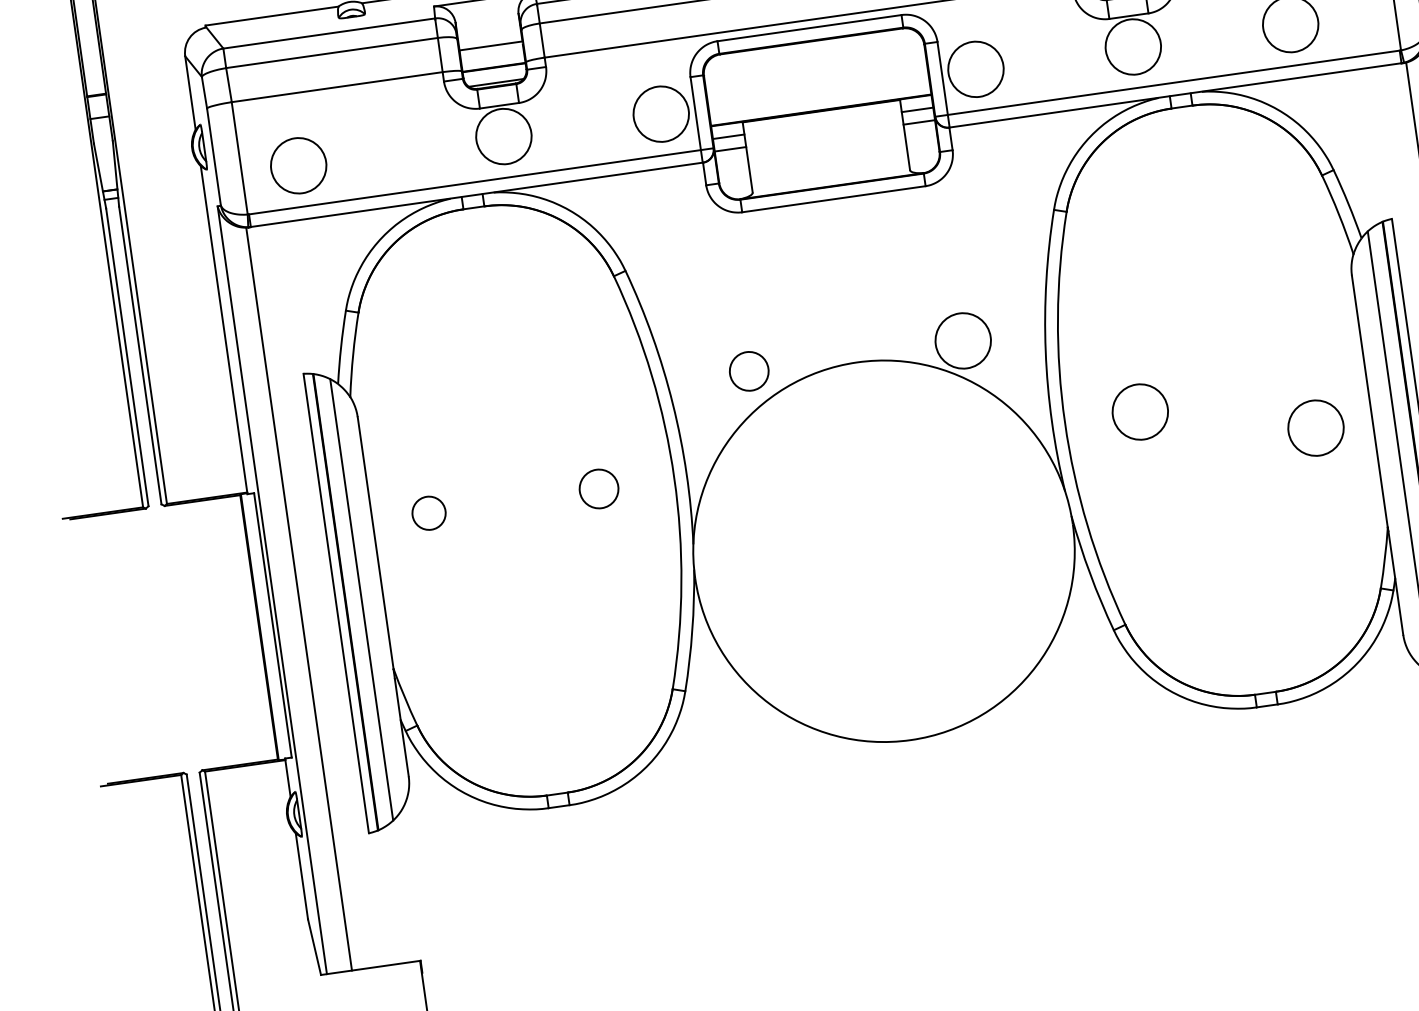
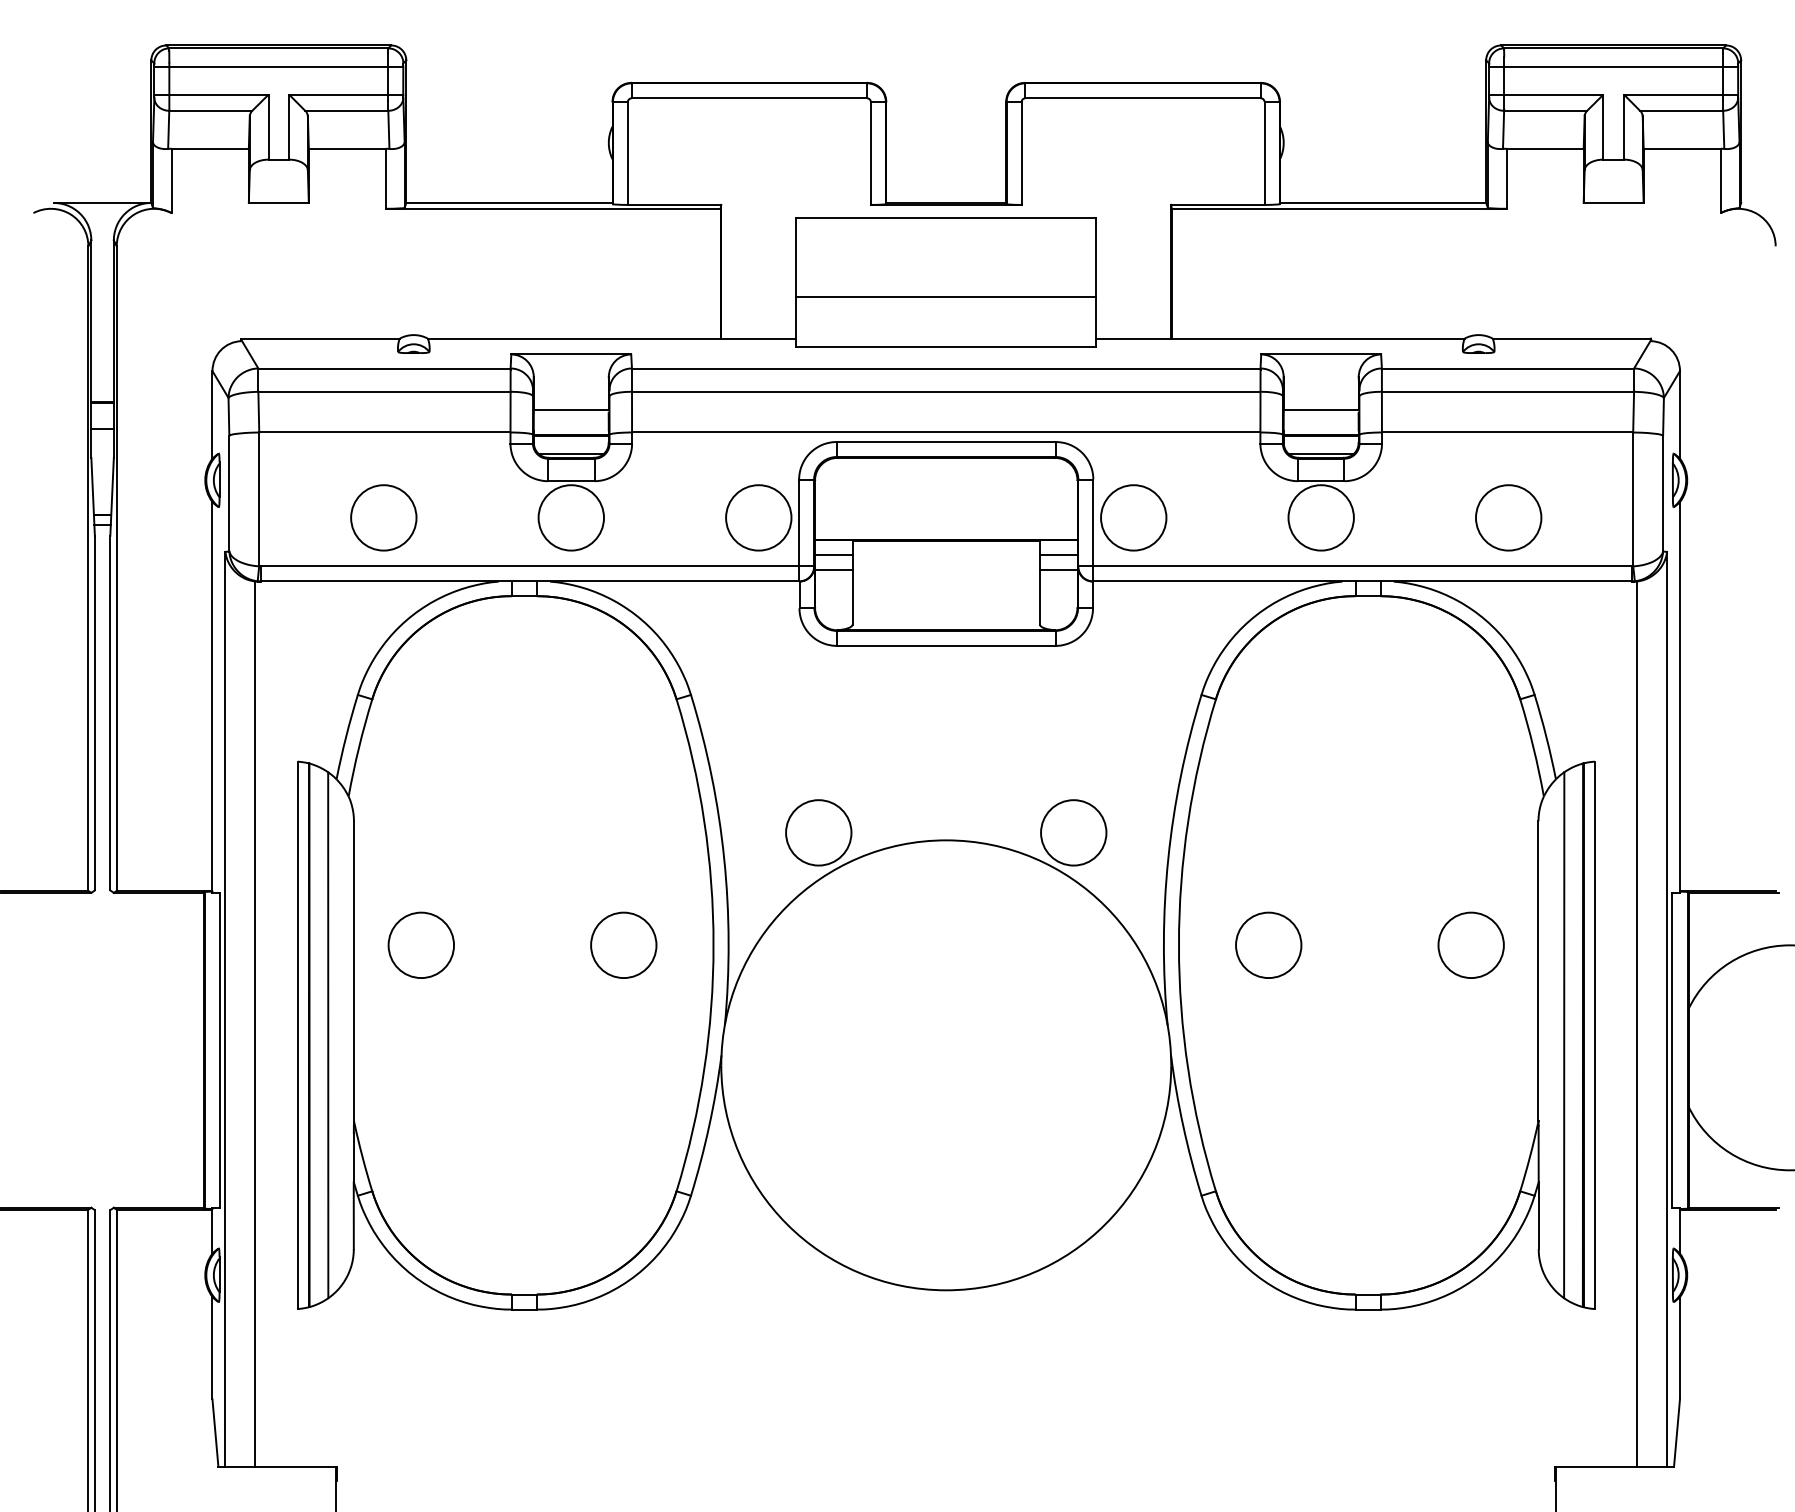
circle: (298, 165) -> (383, 517), moved
circle: (748, 371) -> (818, 832), size x1.43
circle: (1315, 427) -> (1470, 944), moved
circle: (598, 488) -> (623, 944), size x1.43
circle: (429, 513) -> (421, 945), size x1.67

